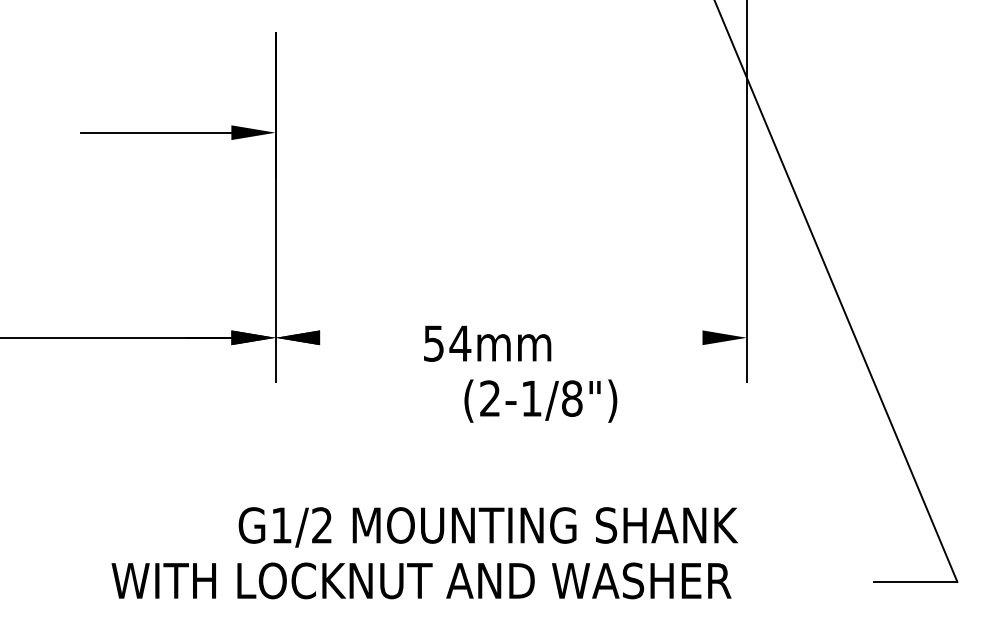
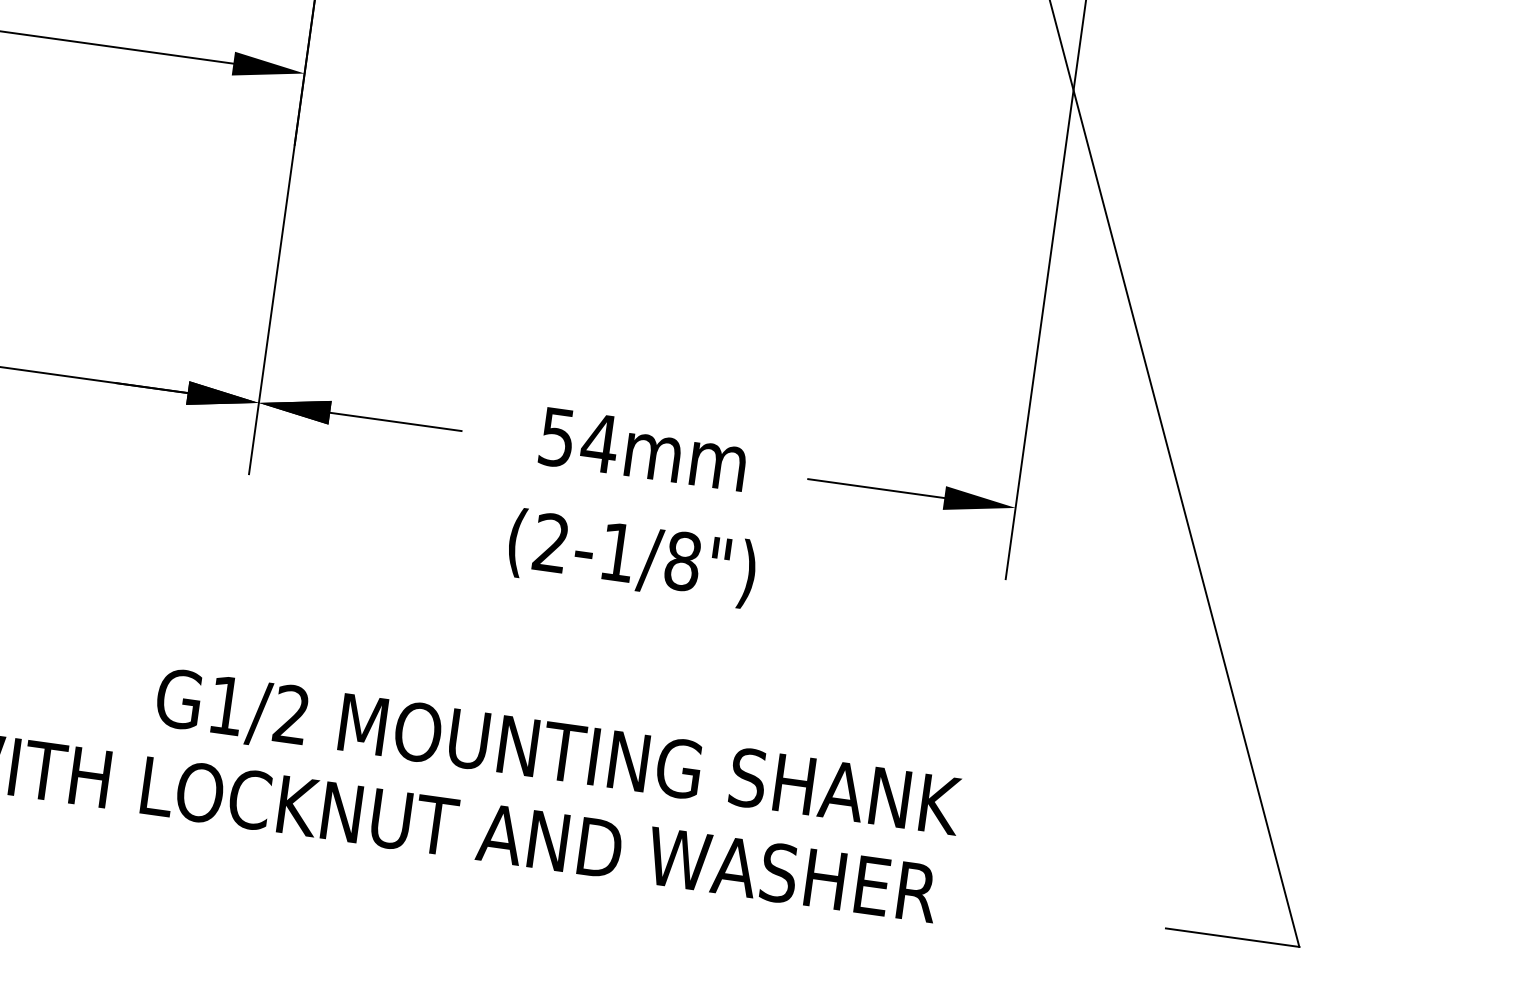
line: (360, 337) -> (395, 421), added
line: (659, 337) -> (875, 487), added
text: (487, 343) -> (643, 449), moved
text: (540, 400) -> (631, 557), moved

